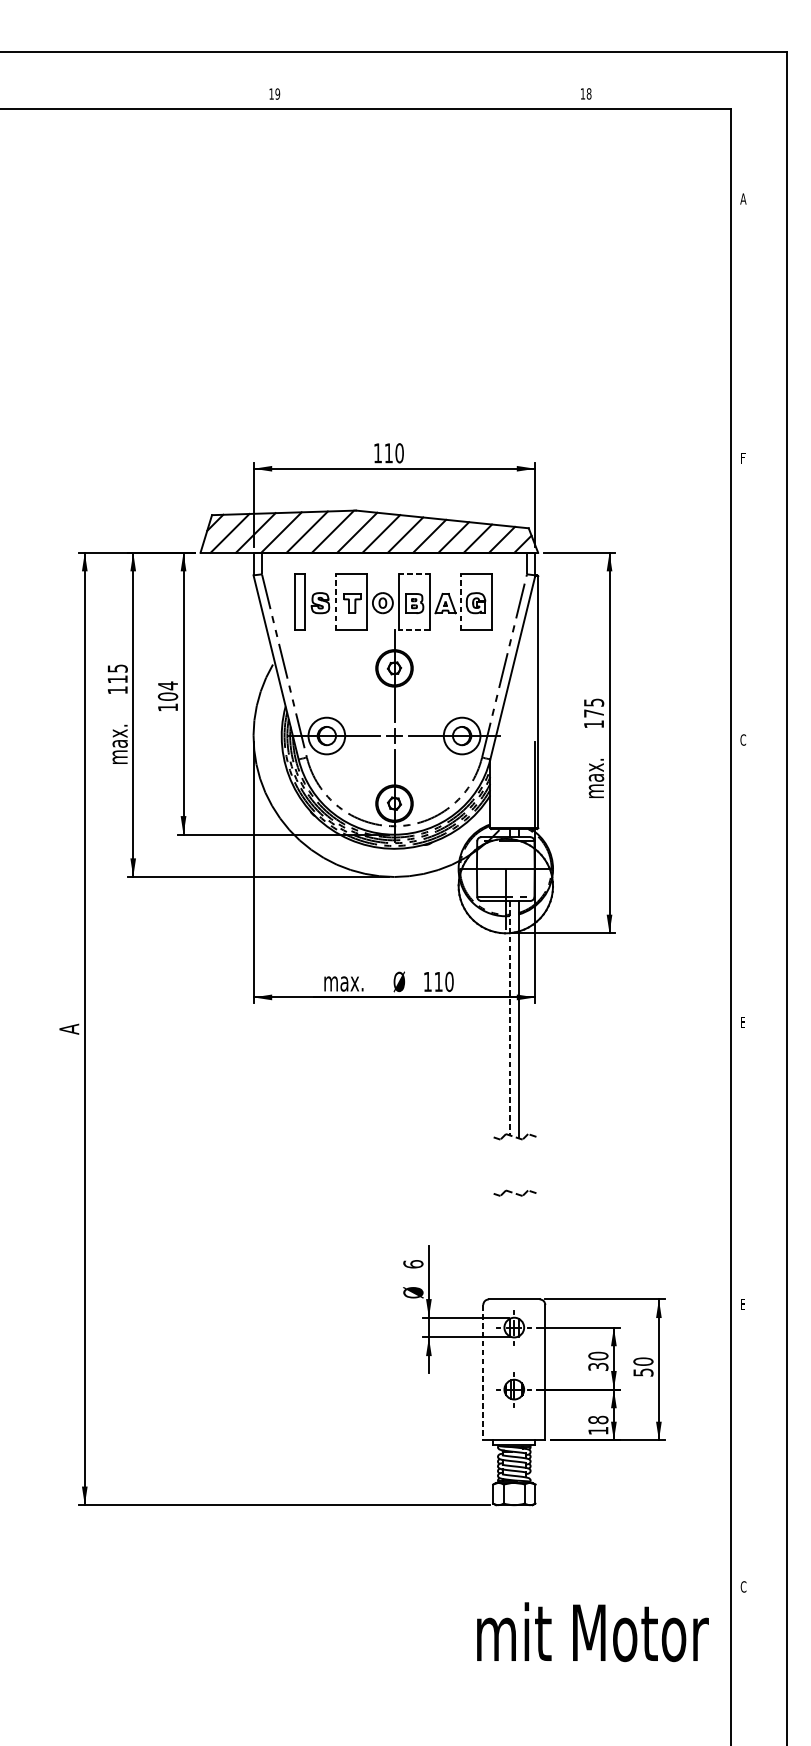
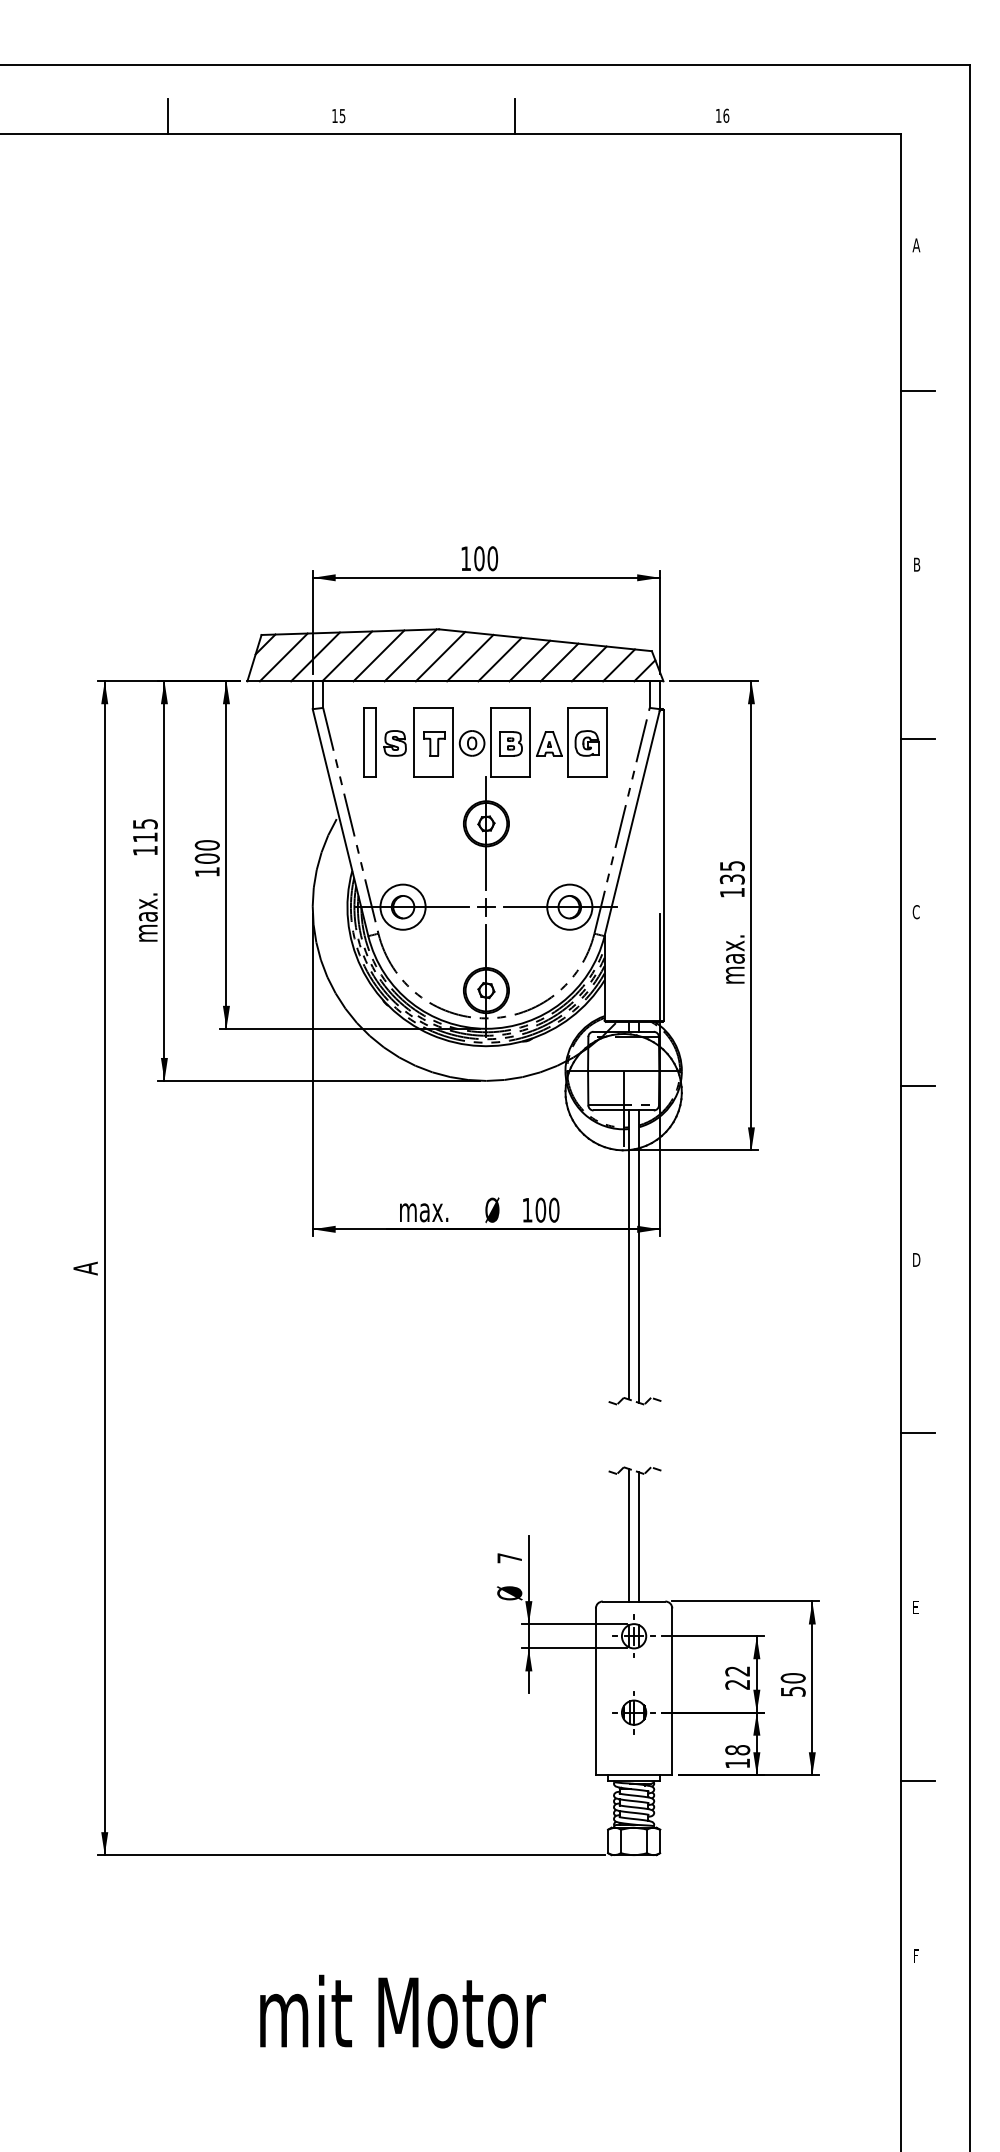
text: (277, 93) -> (342, 115), 19 -> 15
text: (589, 93) -> (726, 115), 18 -> 16
line: (135, 94) -> (167, 116), added
line: (417, 94) -> (514, 116), added
line: (744, 317) -> (917, 391), added
text: (388, 453) -> (479, 558), 110 -> 100
text: (744, 457) -> (917, 564), F -> B
line: (414, 573) -> (511, 707), dashed -> solid
line: (744, 599) -> (917, 738), added
line: (336, 601) -> (414, 741), dashed -> solid
line: (461, 601) -> (568, 741), dashed -> solid
line: (414, 629) -> (510, 776), dashed -> solid
text: (167, 685) -> (206, 844), 104 -> 100
text: (593, 713) -> (731, 879), 175 -> 135
line: (744, 880) -> (917, 1085), added
text: (438, 981) -> (540, 1209), 110 -> 100
line: (509, 1018) -> (628, 1255), dashed -> solid
text: (743, 1021) -> (916, 1259), E -> D
line: (744, 1163) -> (917, 1433), added
line: (509, 1245) -> (628, 1534), added
line: (518, 1246) -> (639, 1536), added
text: (413, 1264) -> (509, 1558), 6 -> 7
text: (598, 1361) -> (737, 1677), 30 -> 22
line: (482, 1373) -> (595, 1692), dashed -> solid
line: (744, 1444) -> (917, 1780), added
text: (743, 1586) -> (916, 1955), C -> F
text: (592, 1632) -> (402, 2011), moved

